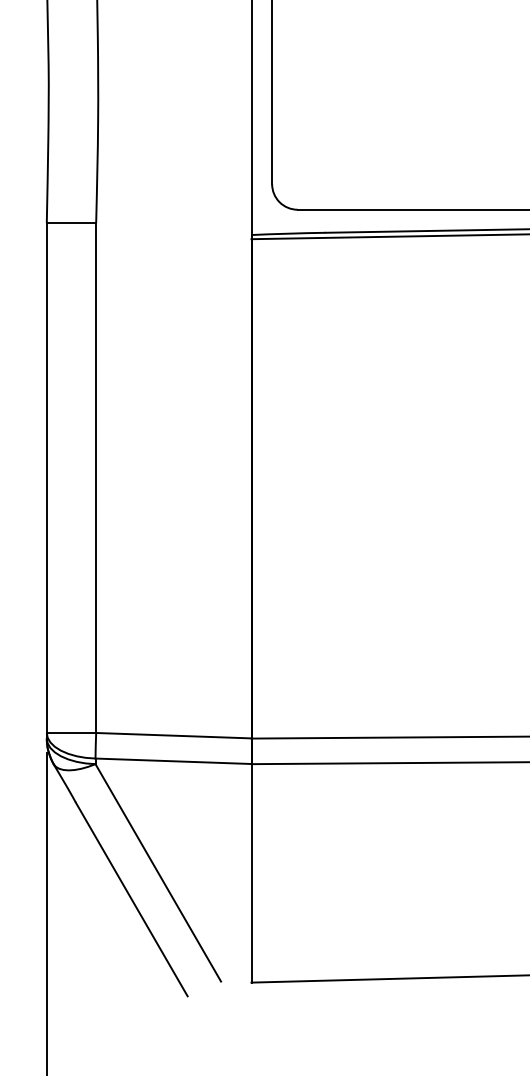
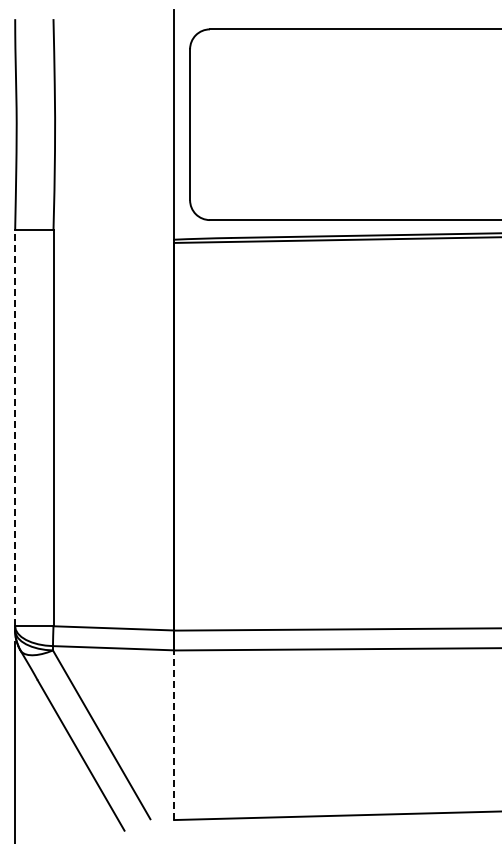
line: (47, 478) -> (15, 428), solid -> dashed
line: (252, 873) -> (174, 735), solid -> dashed

